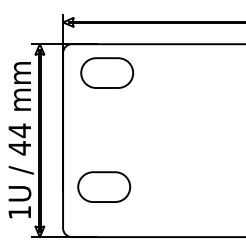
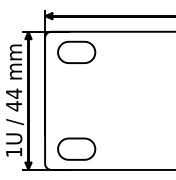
part: (104, 186) -> (76, 148), moved

